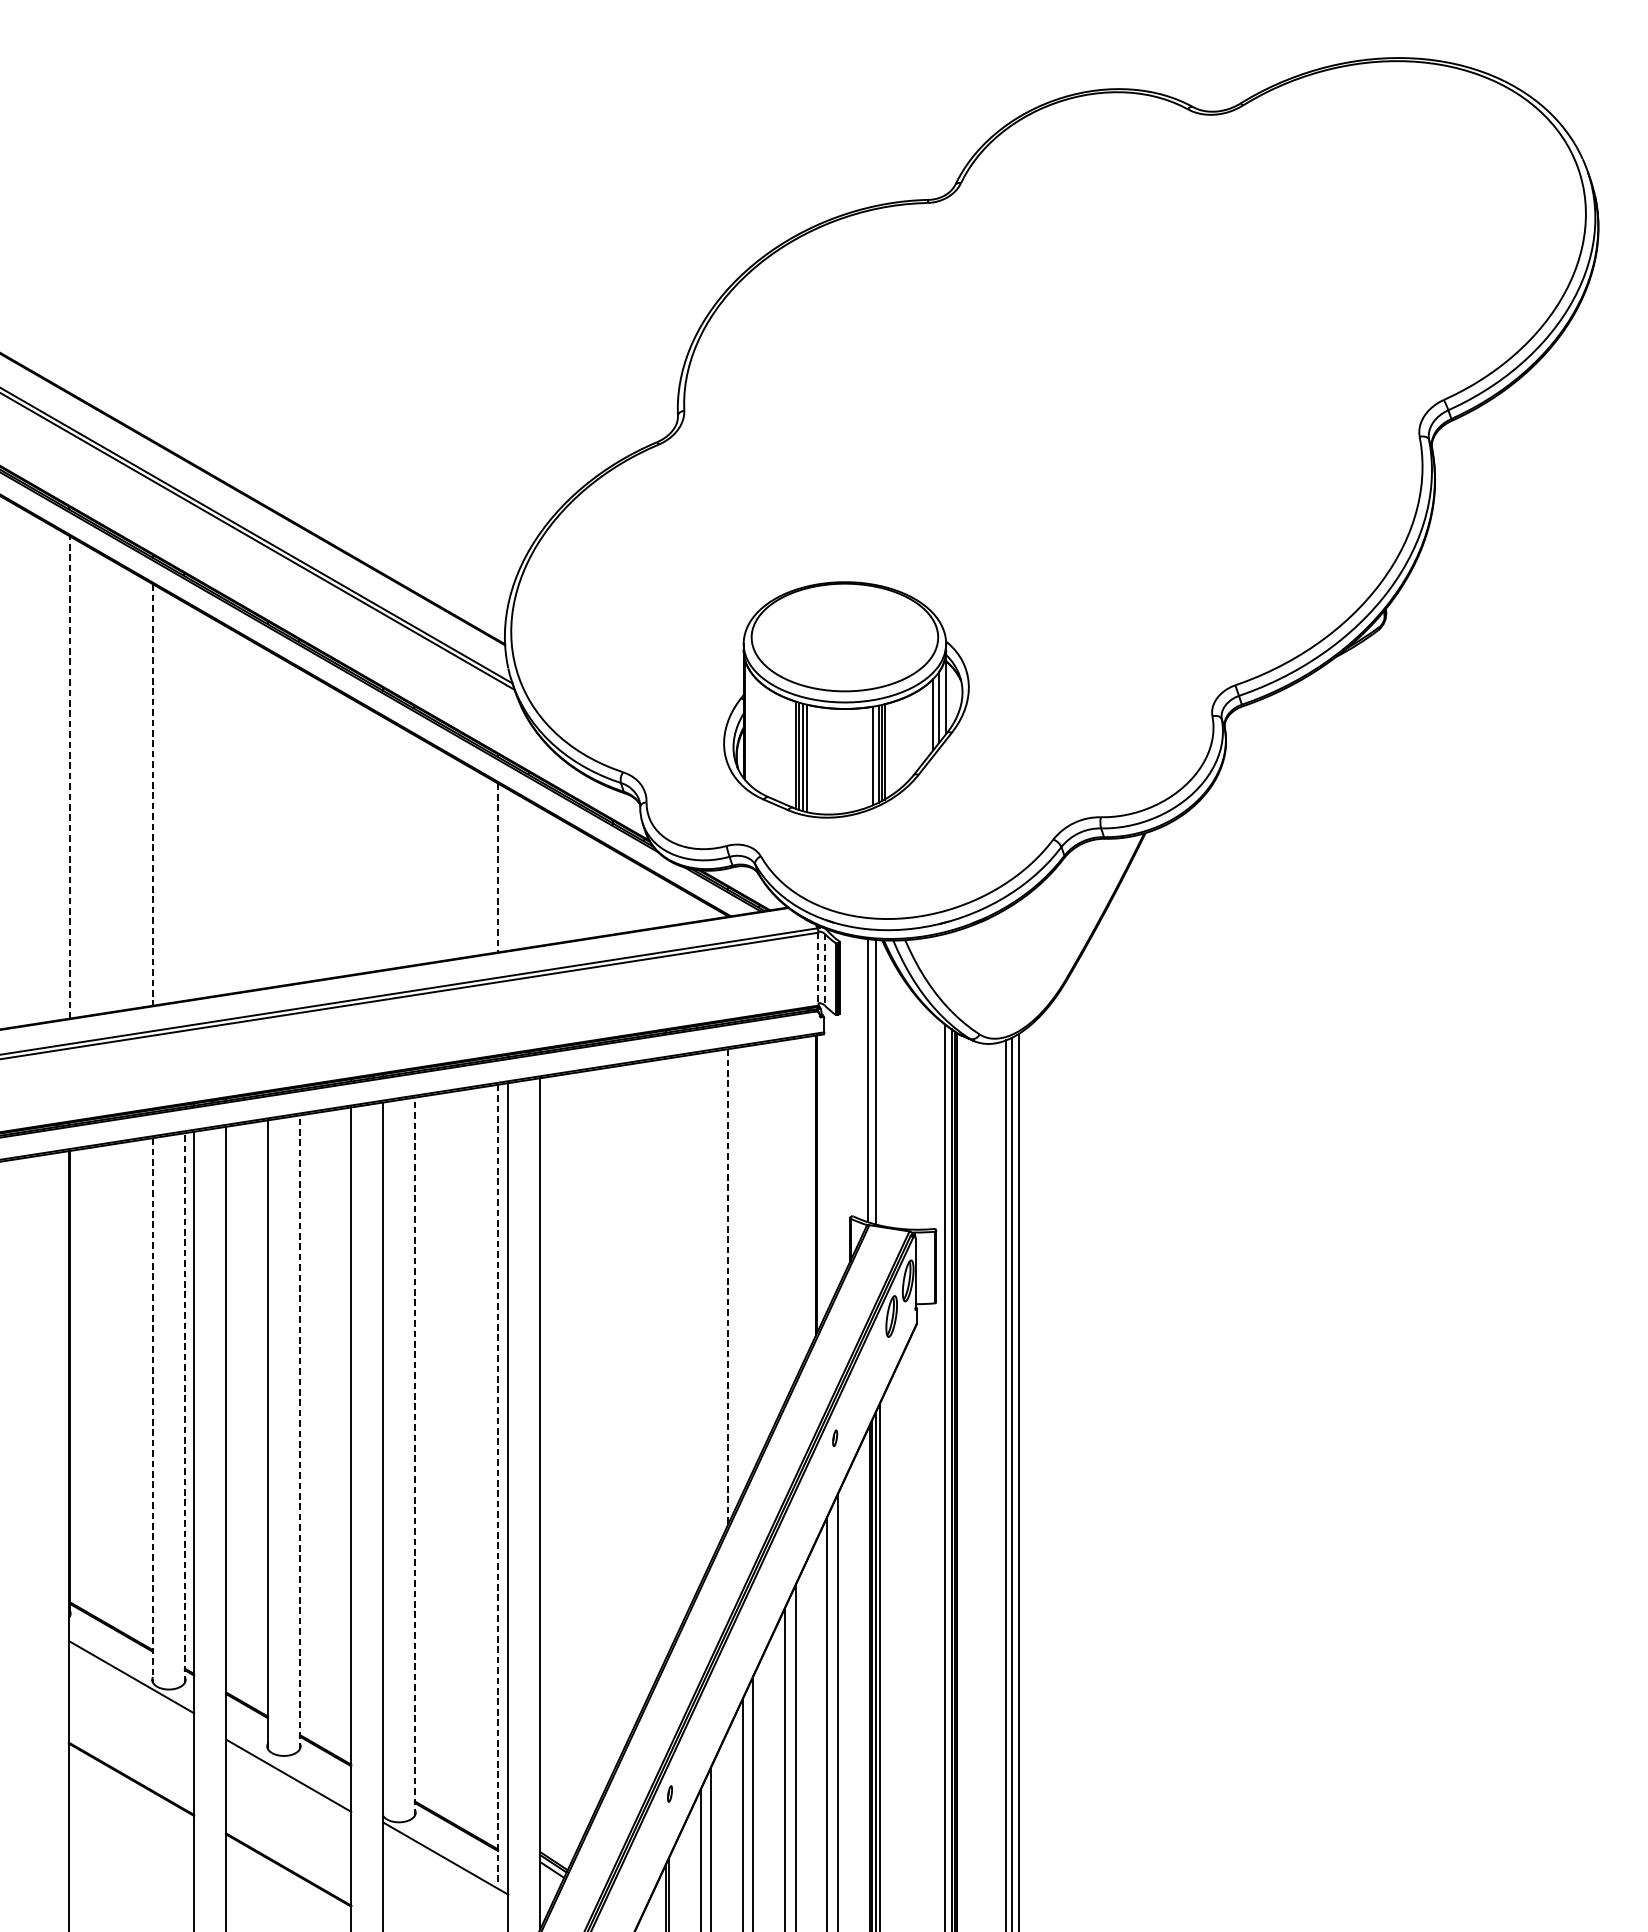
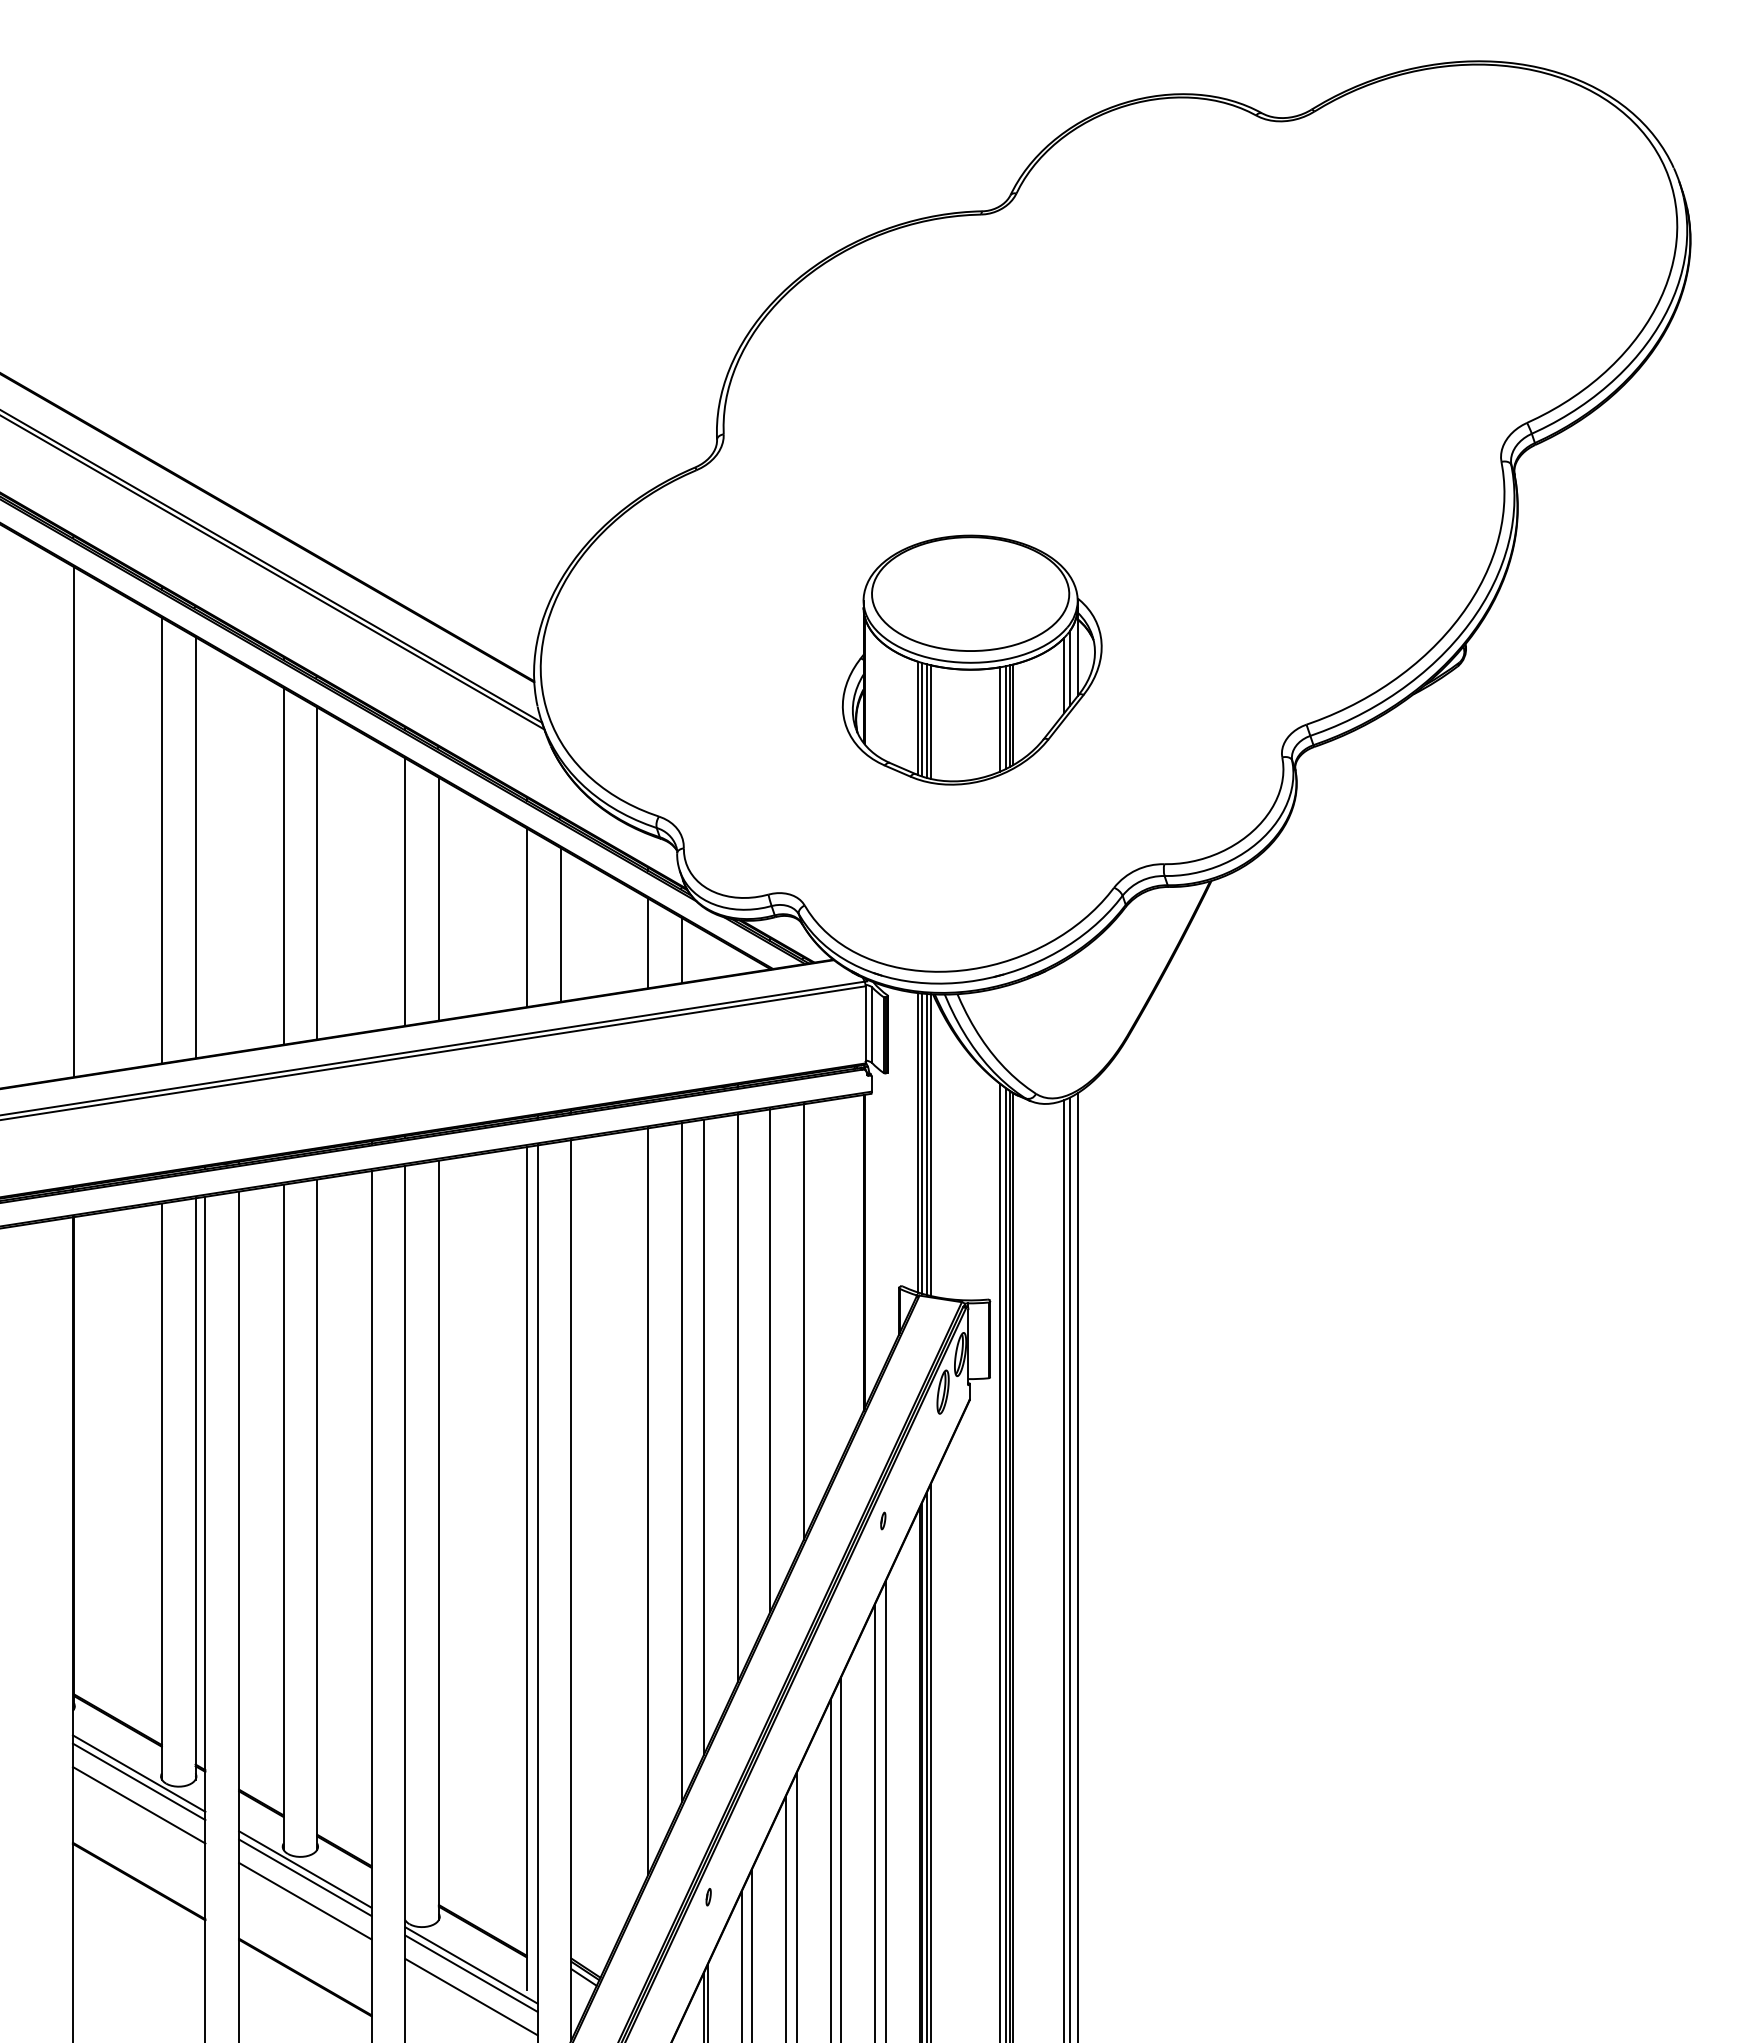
part: (845, 699) -> (971, 659), moved
line: (69, 776) -> (73, 821), dashed -> solid
line: (152, 794) -> (161, 840), dashed -> solid
line: (184, 801) -> (195, 847), added
line: (267, 819) -> (283, 866), added
line: (300, 826) -> (317, 873), added
line: (383, 843) -> (405, 891), added
line: (414, 849) -> (438, 898), added
line: (497, 868) -> (526, 918), dashed -> solid
line: (529, 874) -> (560, 924), added
line: (613, 892) -> (648, 943), added
line: (645, 898) -> (682, 950), added
line: (818, 968) -> (865, 1024), dashed -> solid
line: (824, 969) -> (872, 1025), dashed -> solid
line: (871, 1081) -> (921, 1143), added
line: (879, 1082) -> (930, 1144), added
line: (759, 1249) -> (803, 1321), added
line: (728, 1287) -> (770, 1361), dashed -> solid
line: (697, 1322) -> (737, 1398), added
line: (665, 1358) -> (703, 1436), added
line: (645, 1383) -> (682, 1462), added
line: (184, 1407) -> (195, 1488), dashed -> solid
line: (152, 1411) -> (161, 1492), dashed -> solid
line: (613, 1419) -> (648, 1501), added
line: (300, 1432) -> (317, 1514), dashed -> solid
line: (414, 1456) -> (438, 1540), dashed -> solid
line: (497, 1483) -> (526, 1568), dashed -> solid
line: (130, 1684) -> (138, 1781), added
line: (130, 1707) -> (138, 1805), added
line: (288, 1767) -> (305, 1869), added
line: (288, 1797) -> (305, 1900), added
line: (445, 1866) -> (471, 1973), added
line: (445, 1887) -> (471, 1996), added

